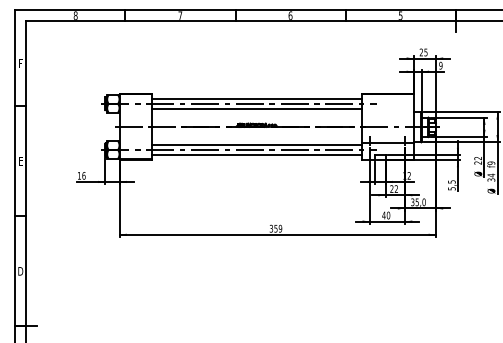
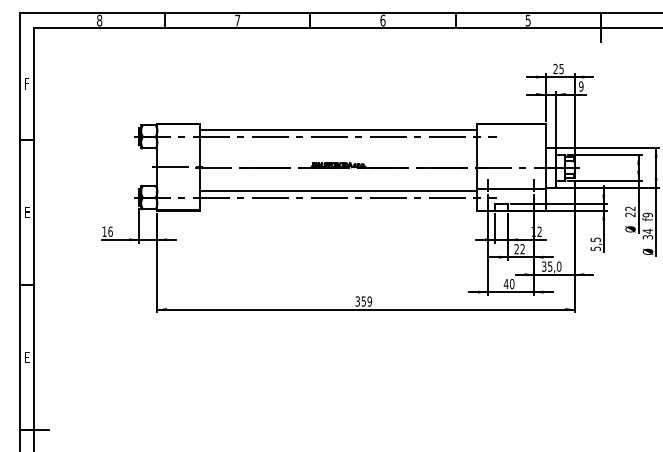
line: (256, 108) -> (338, 143), removed
line: (256, 155) -> (338, 204), removed
text: (21, 271) -> (27, 357), D -> E

